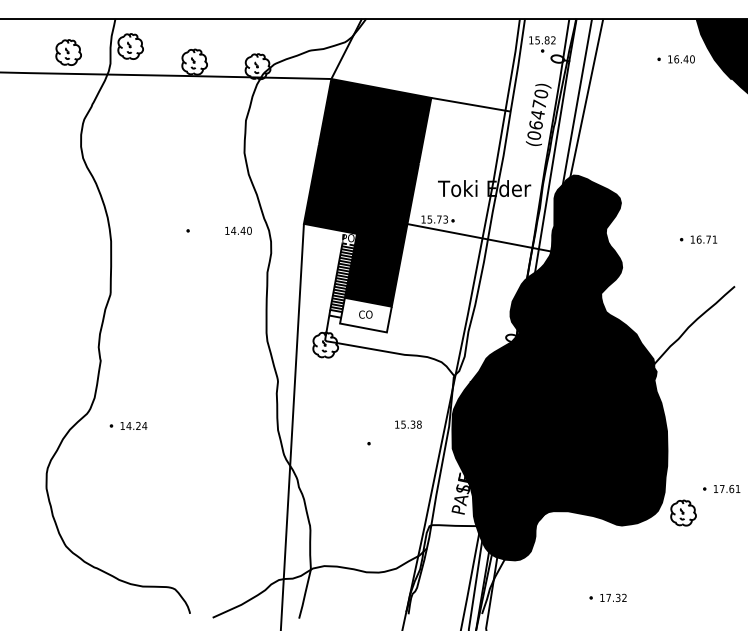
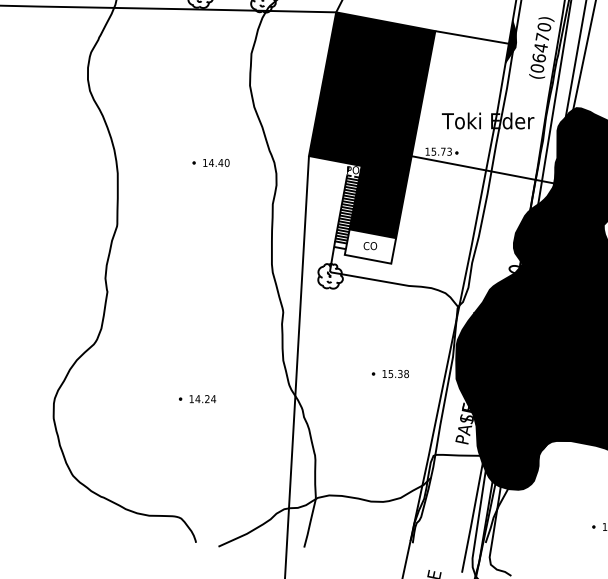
fill: (507, 108) -> (510, 41), added
text: (238, 230) -> (216, 162), moved
text: (408, 424) -> (395, 373), moved
part: (128, 425) -> (197, 398), moved

